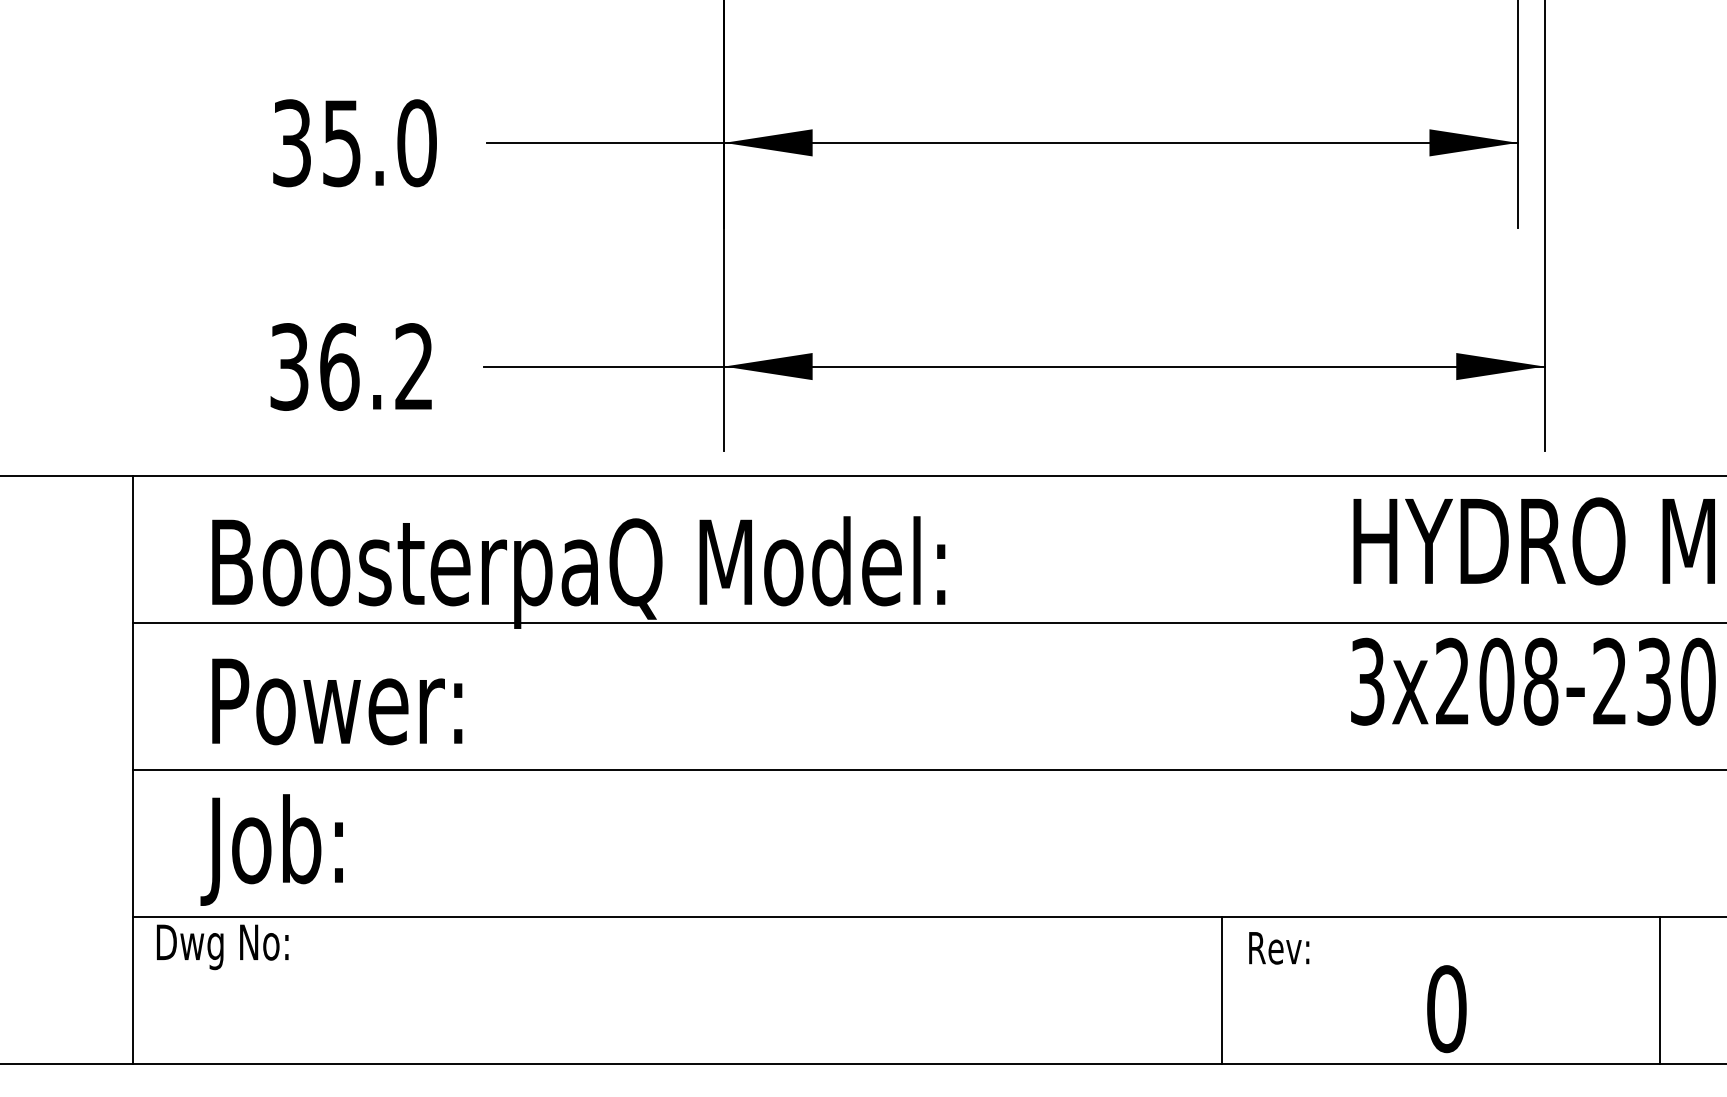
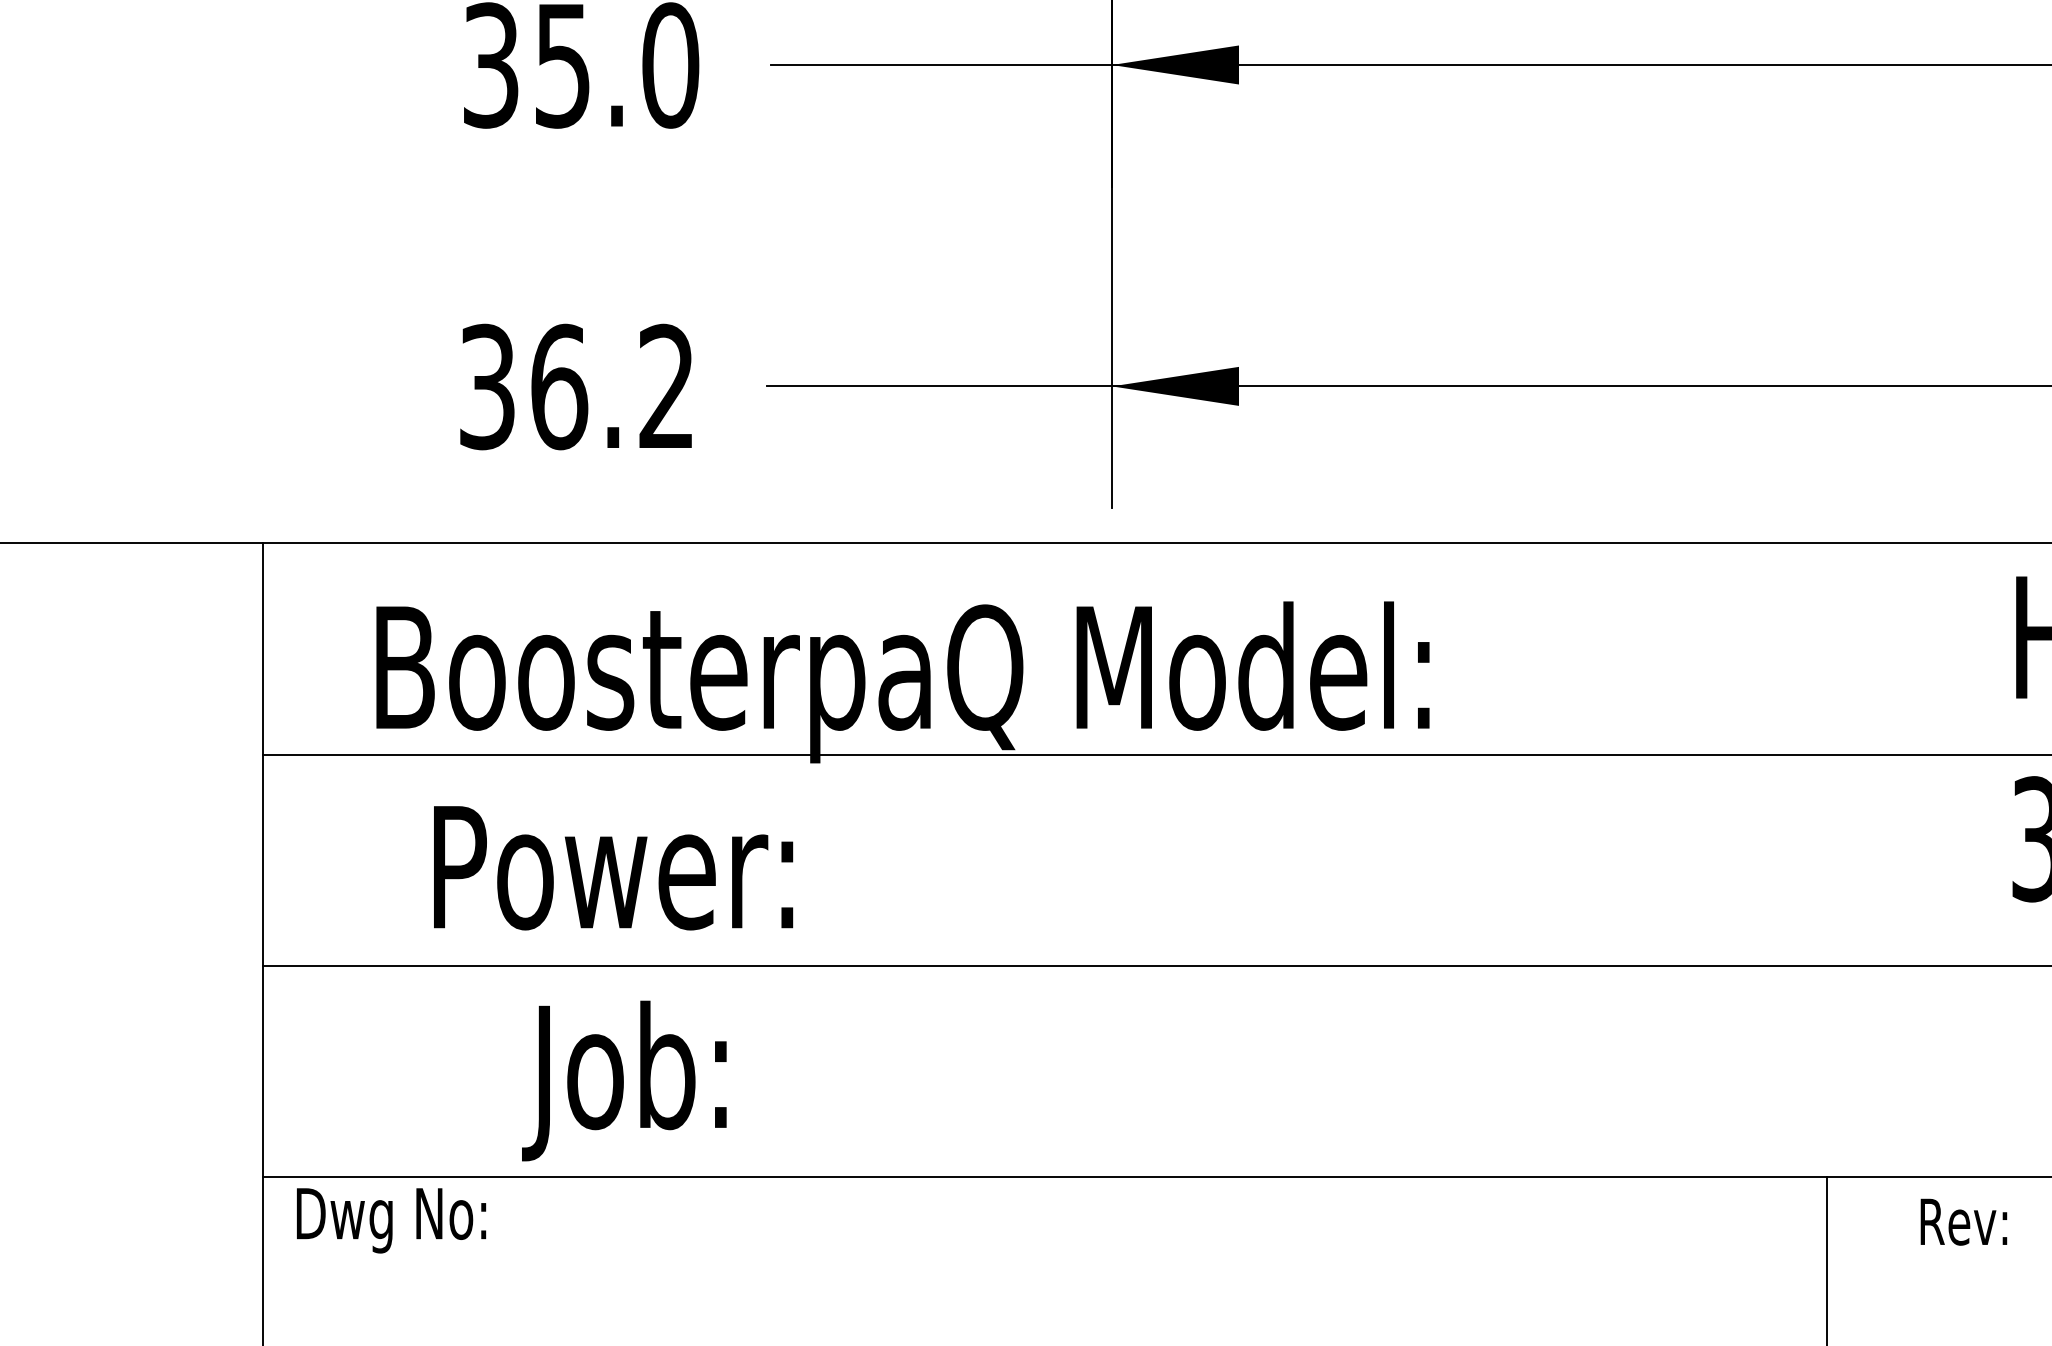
text: (337, 701) -> (613, 867), moved
text: (271, 849) -> (623, 1080), moved
text: (1279, 948) -> (1964, 1222), moved

